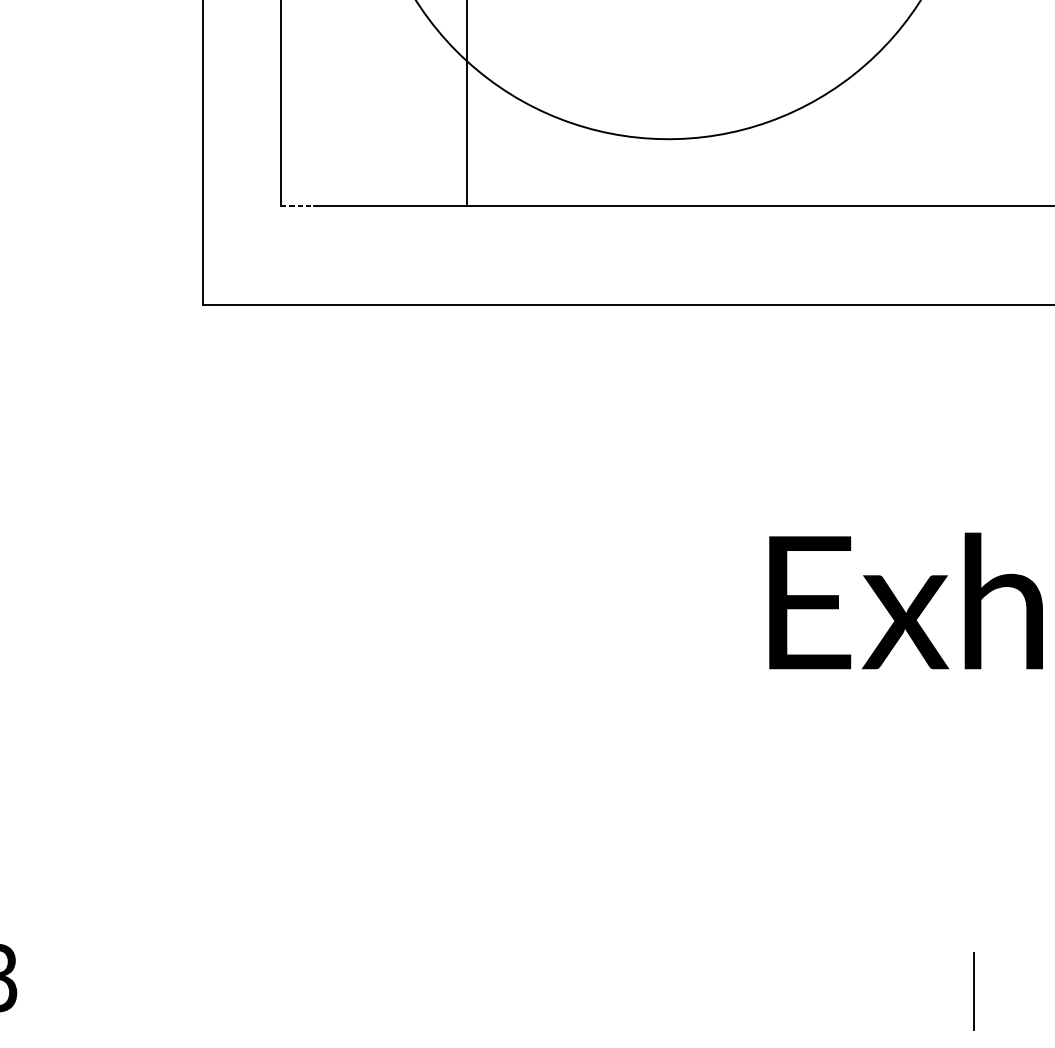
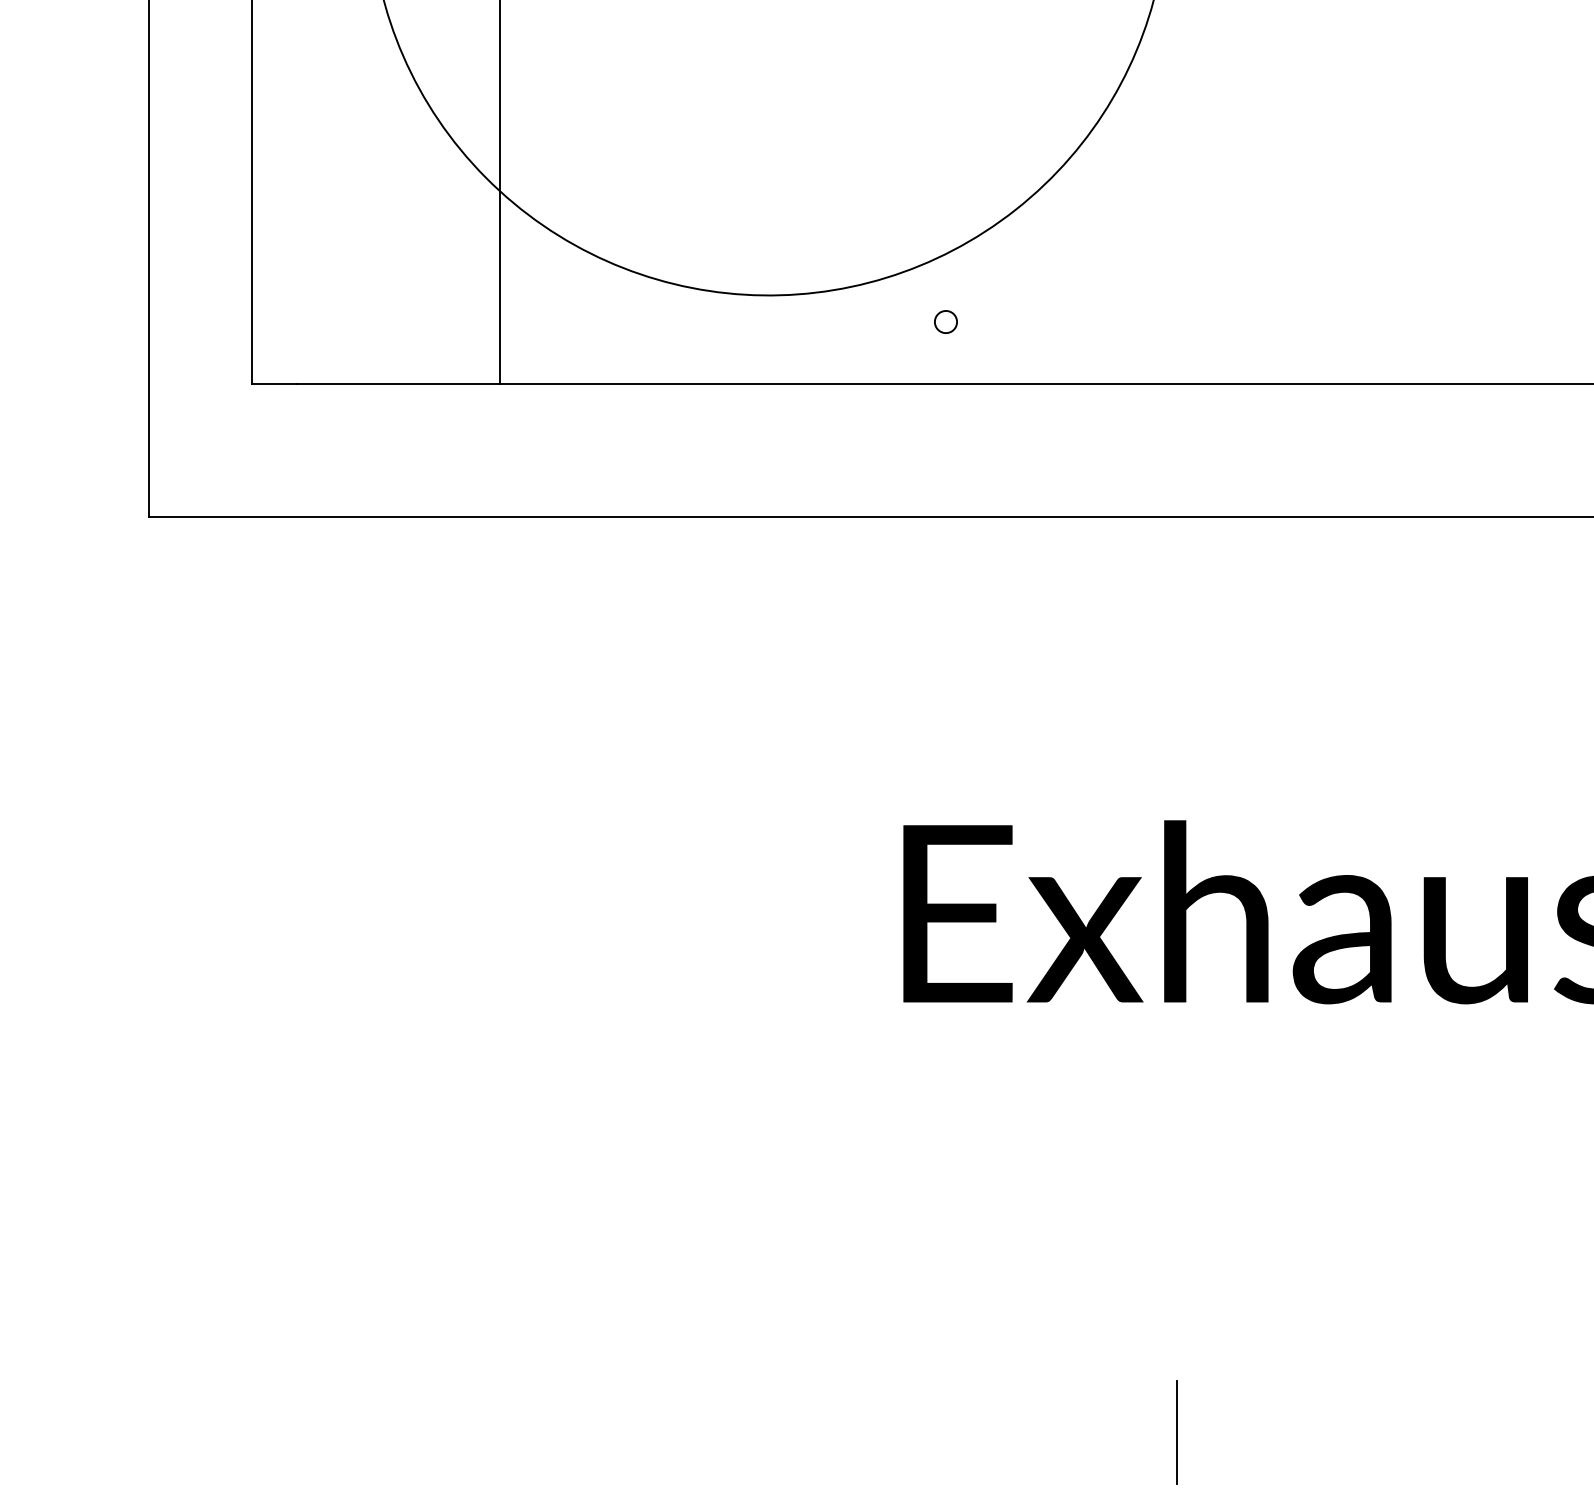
circle: (800, 158) -> (945, 321), added
line: (297, 205) -> (274, 384), dashed -> solid

